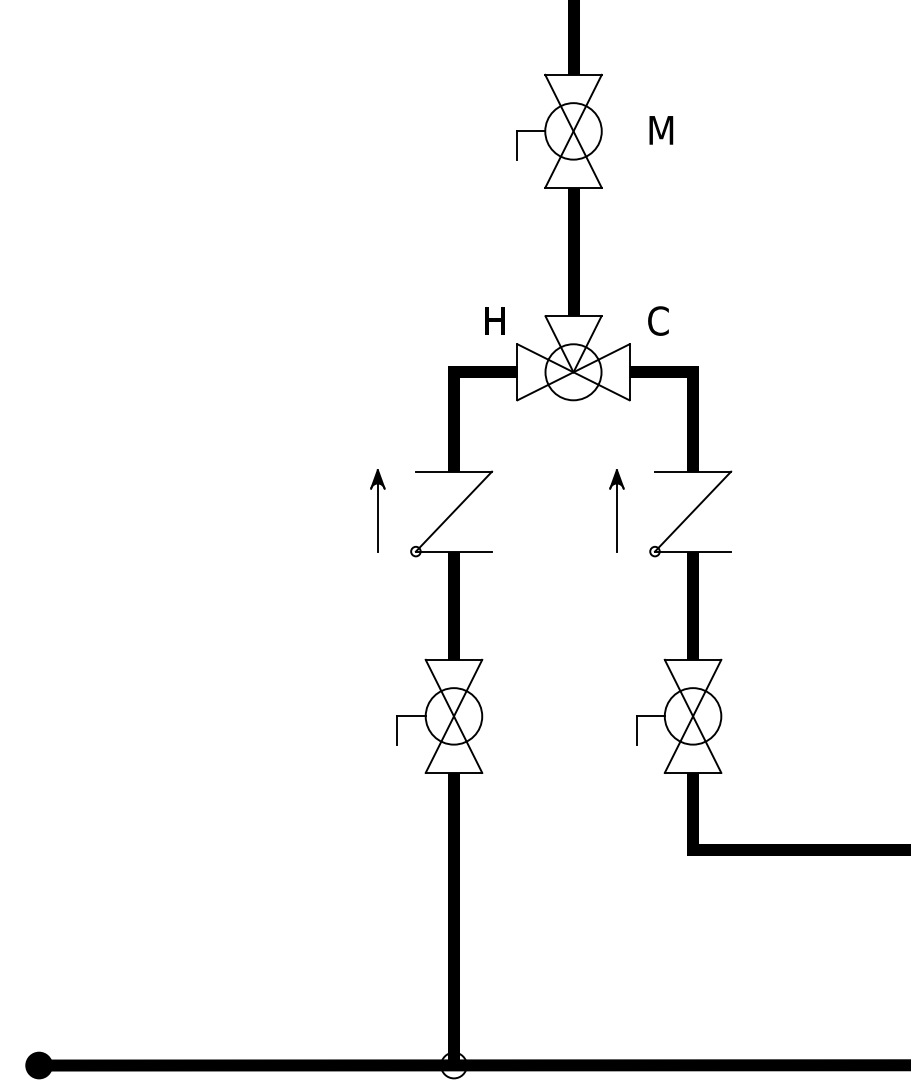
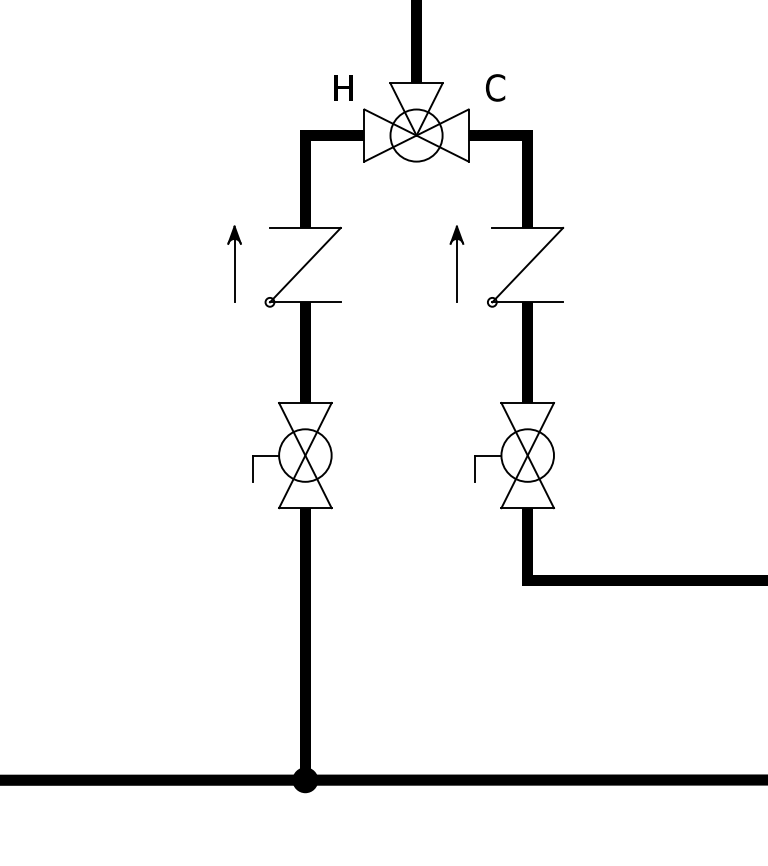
fill: (453, 1065) -> (304, 780), added

